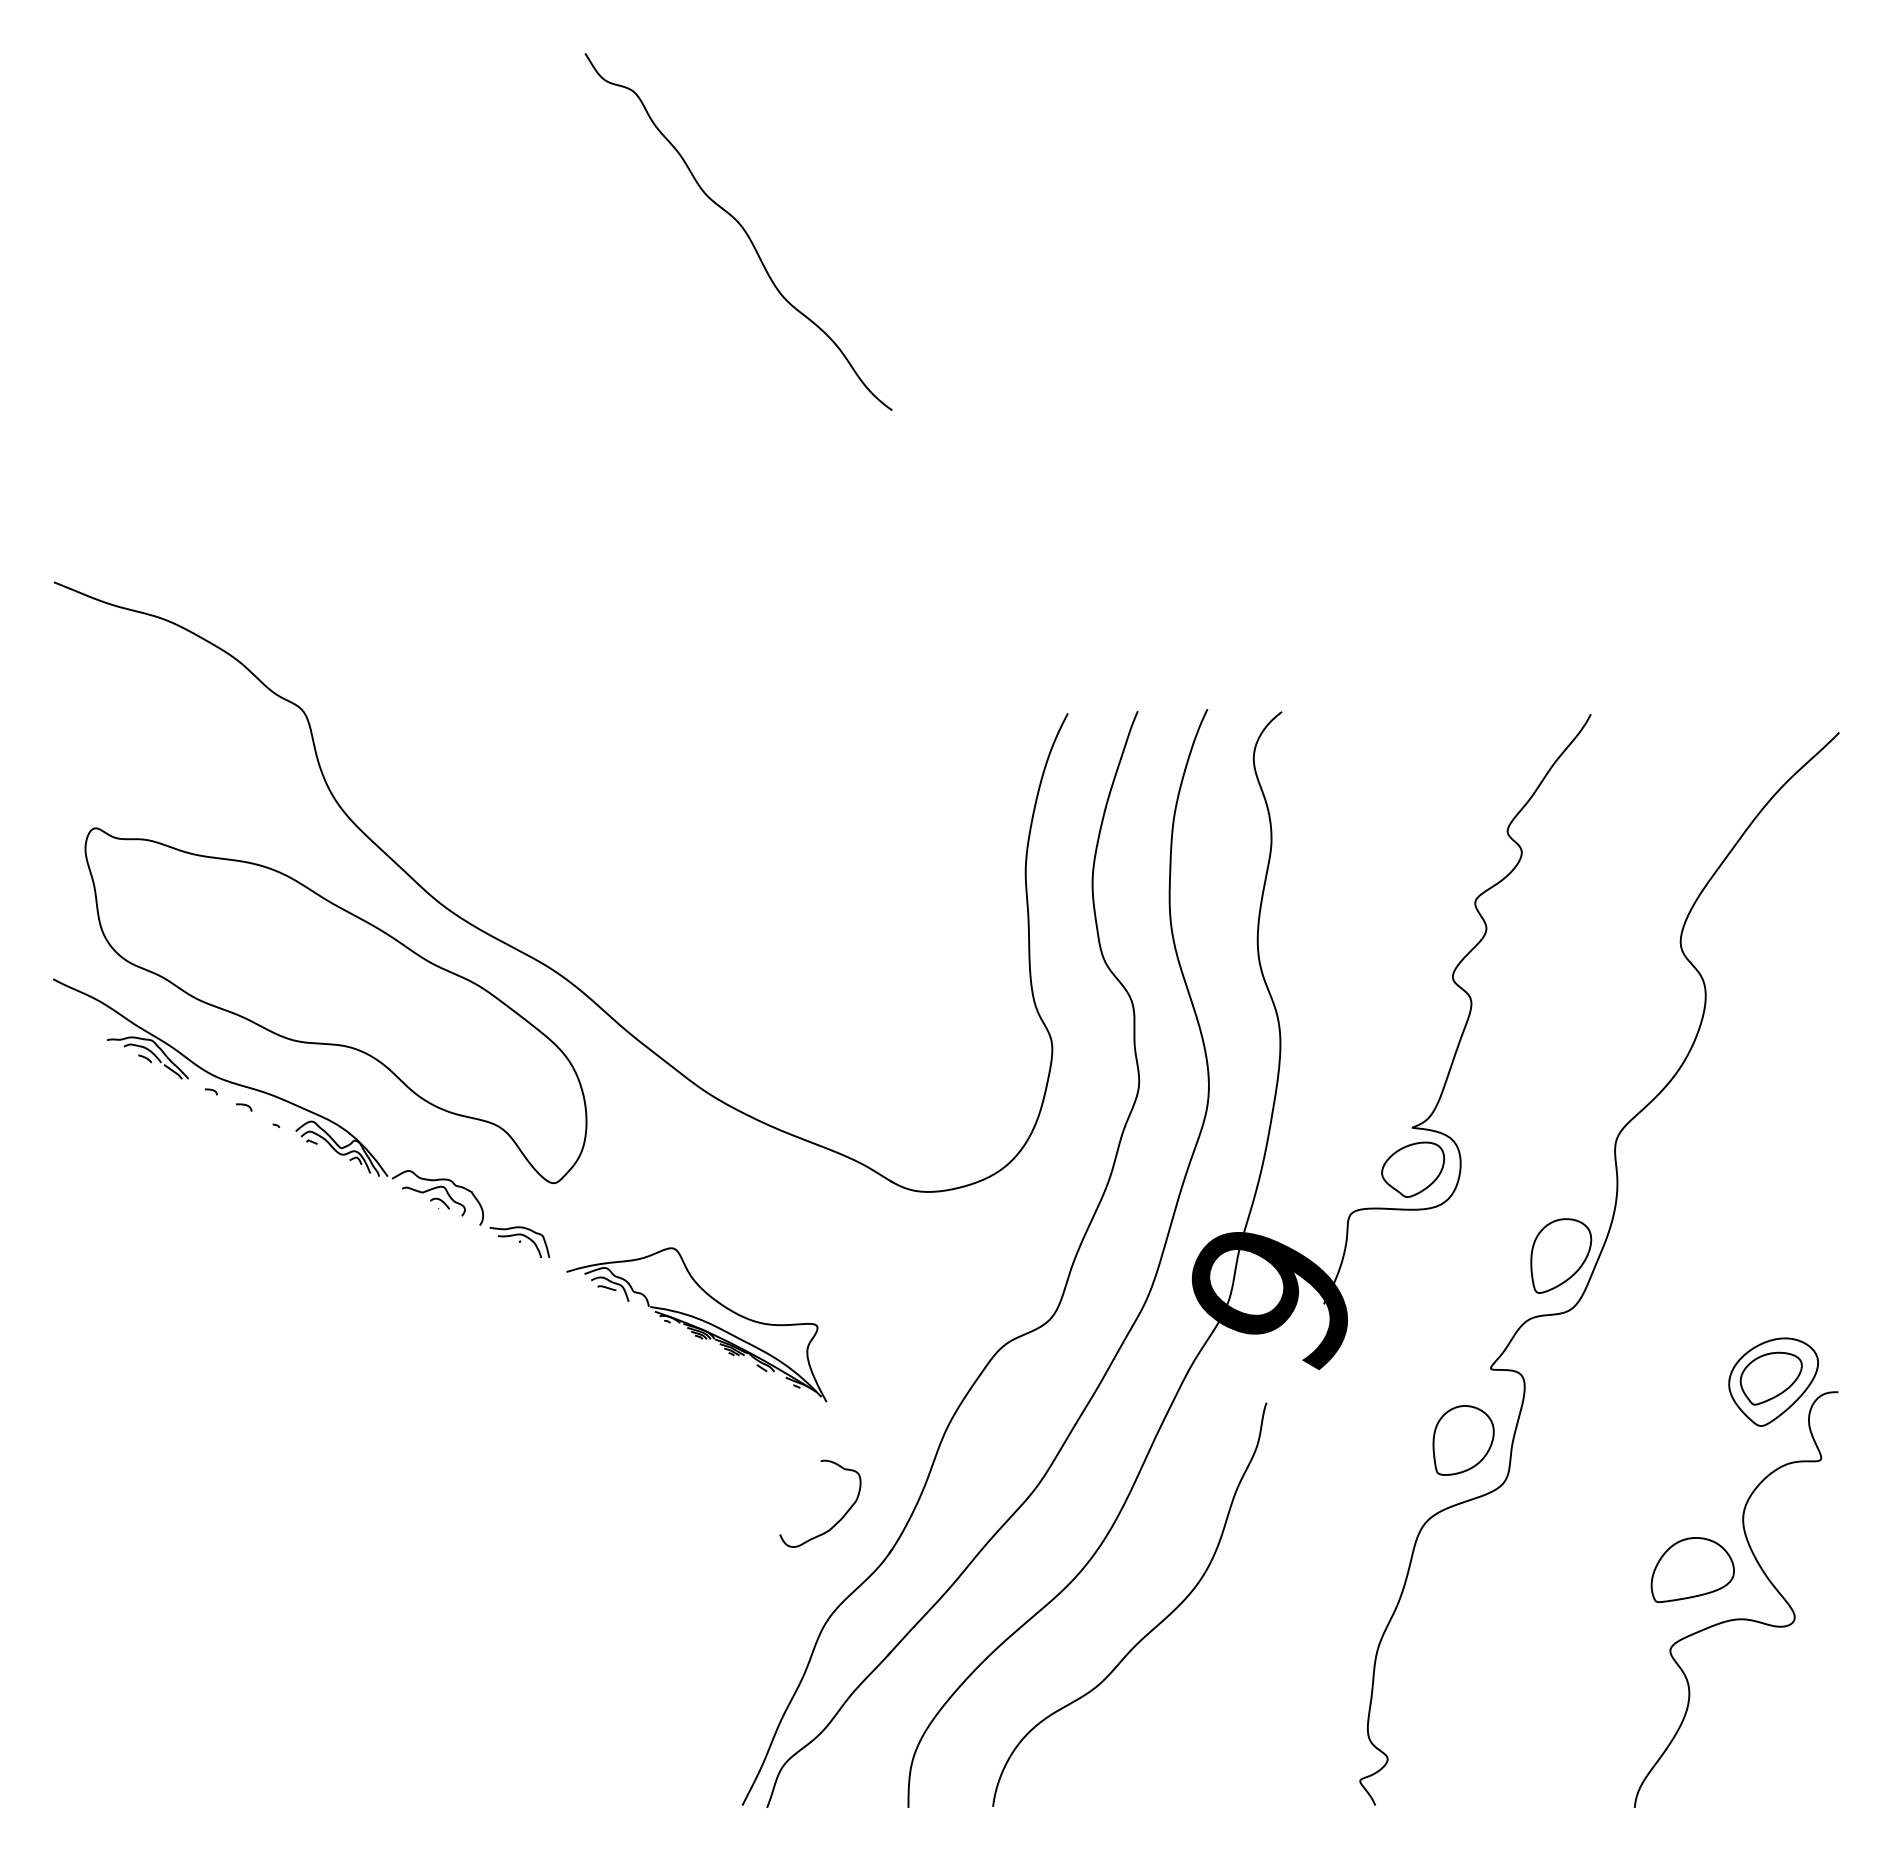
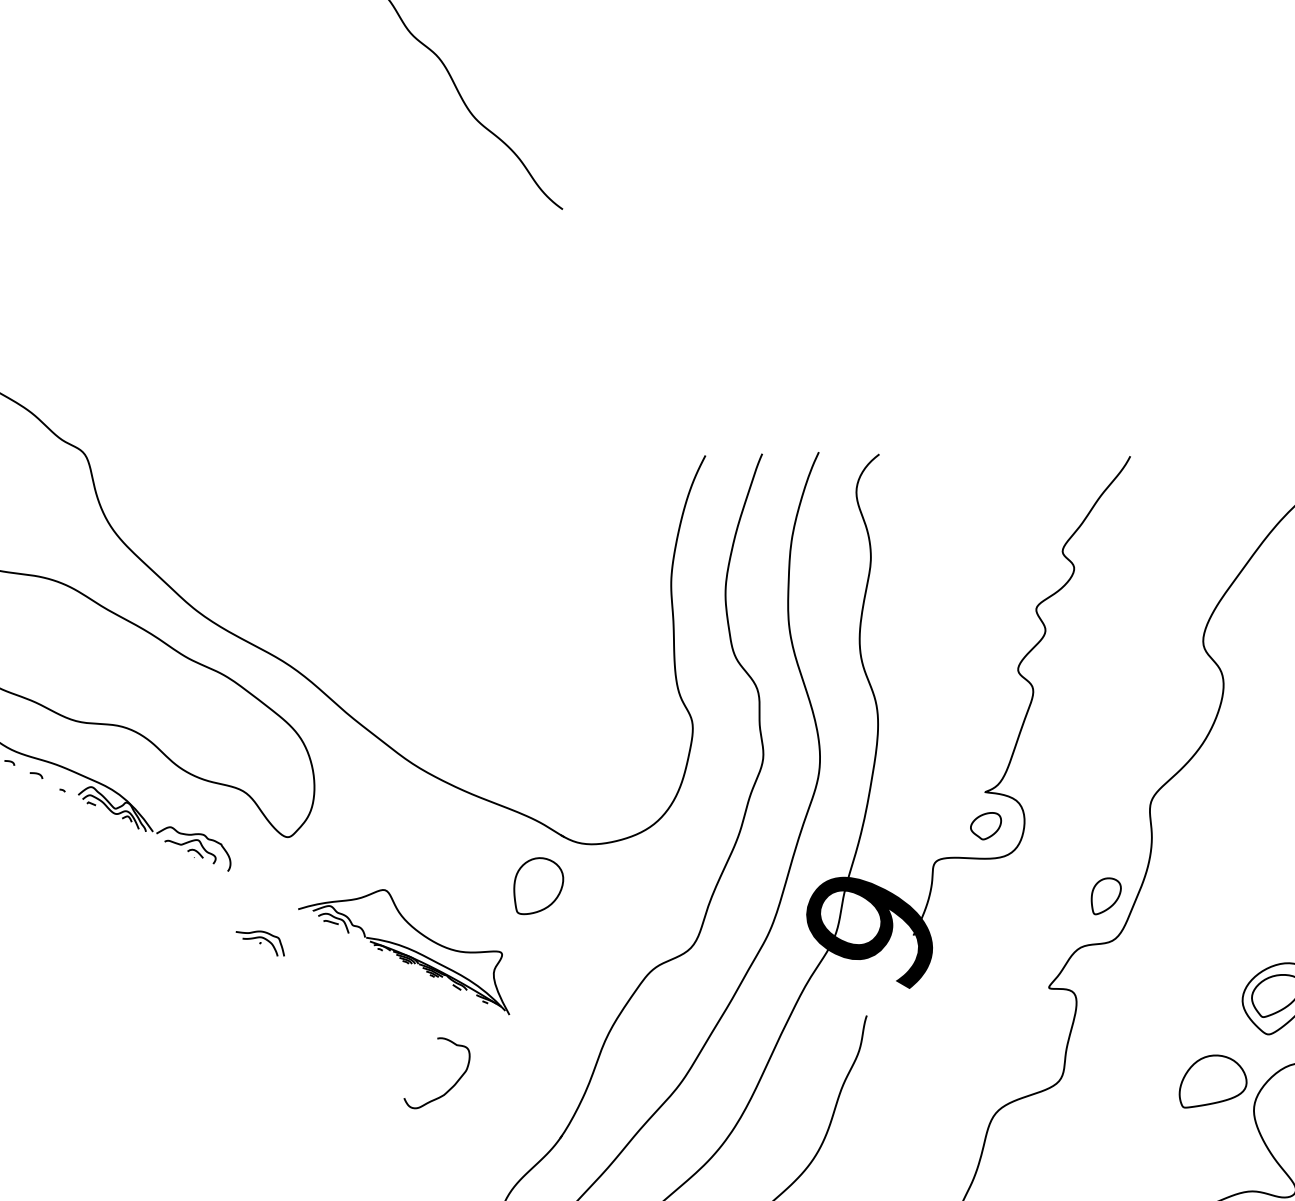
part: (1413, 1169) -> (986, 826), size x0.6
part: (519, 1241) -> (260, 943), moved
part: (1561, 1255) -> (1106, 895), size x0.6
part: (1463, 1440) -> (538, 886), moved
curve: (838, 1520) -> (451, 1086), moved
part: (1692, 1569) -> (1212, 1081), moved

